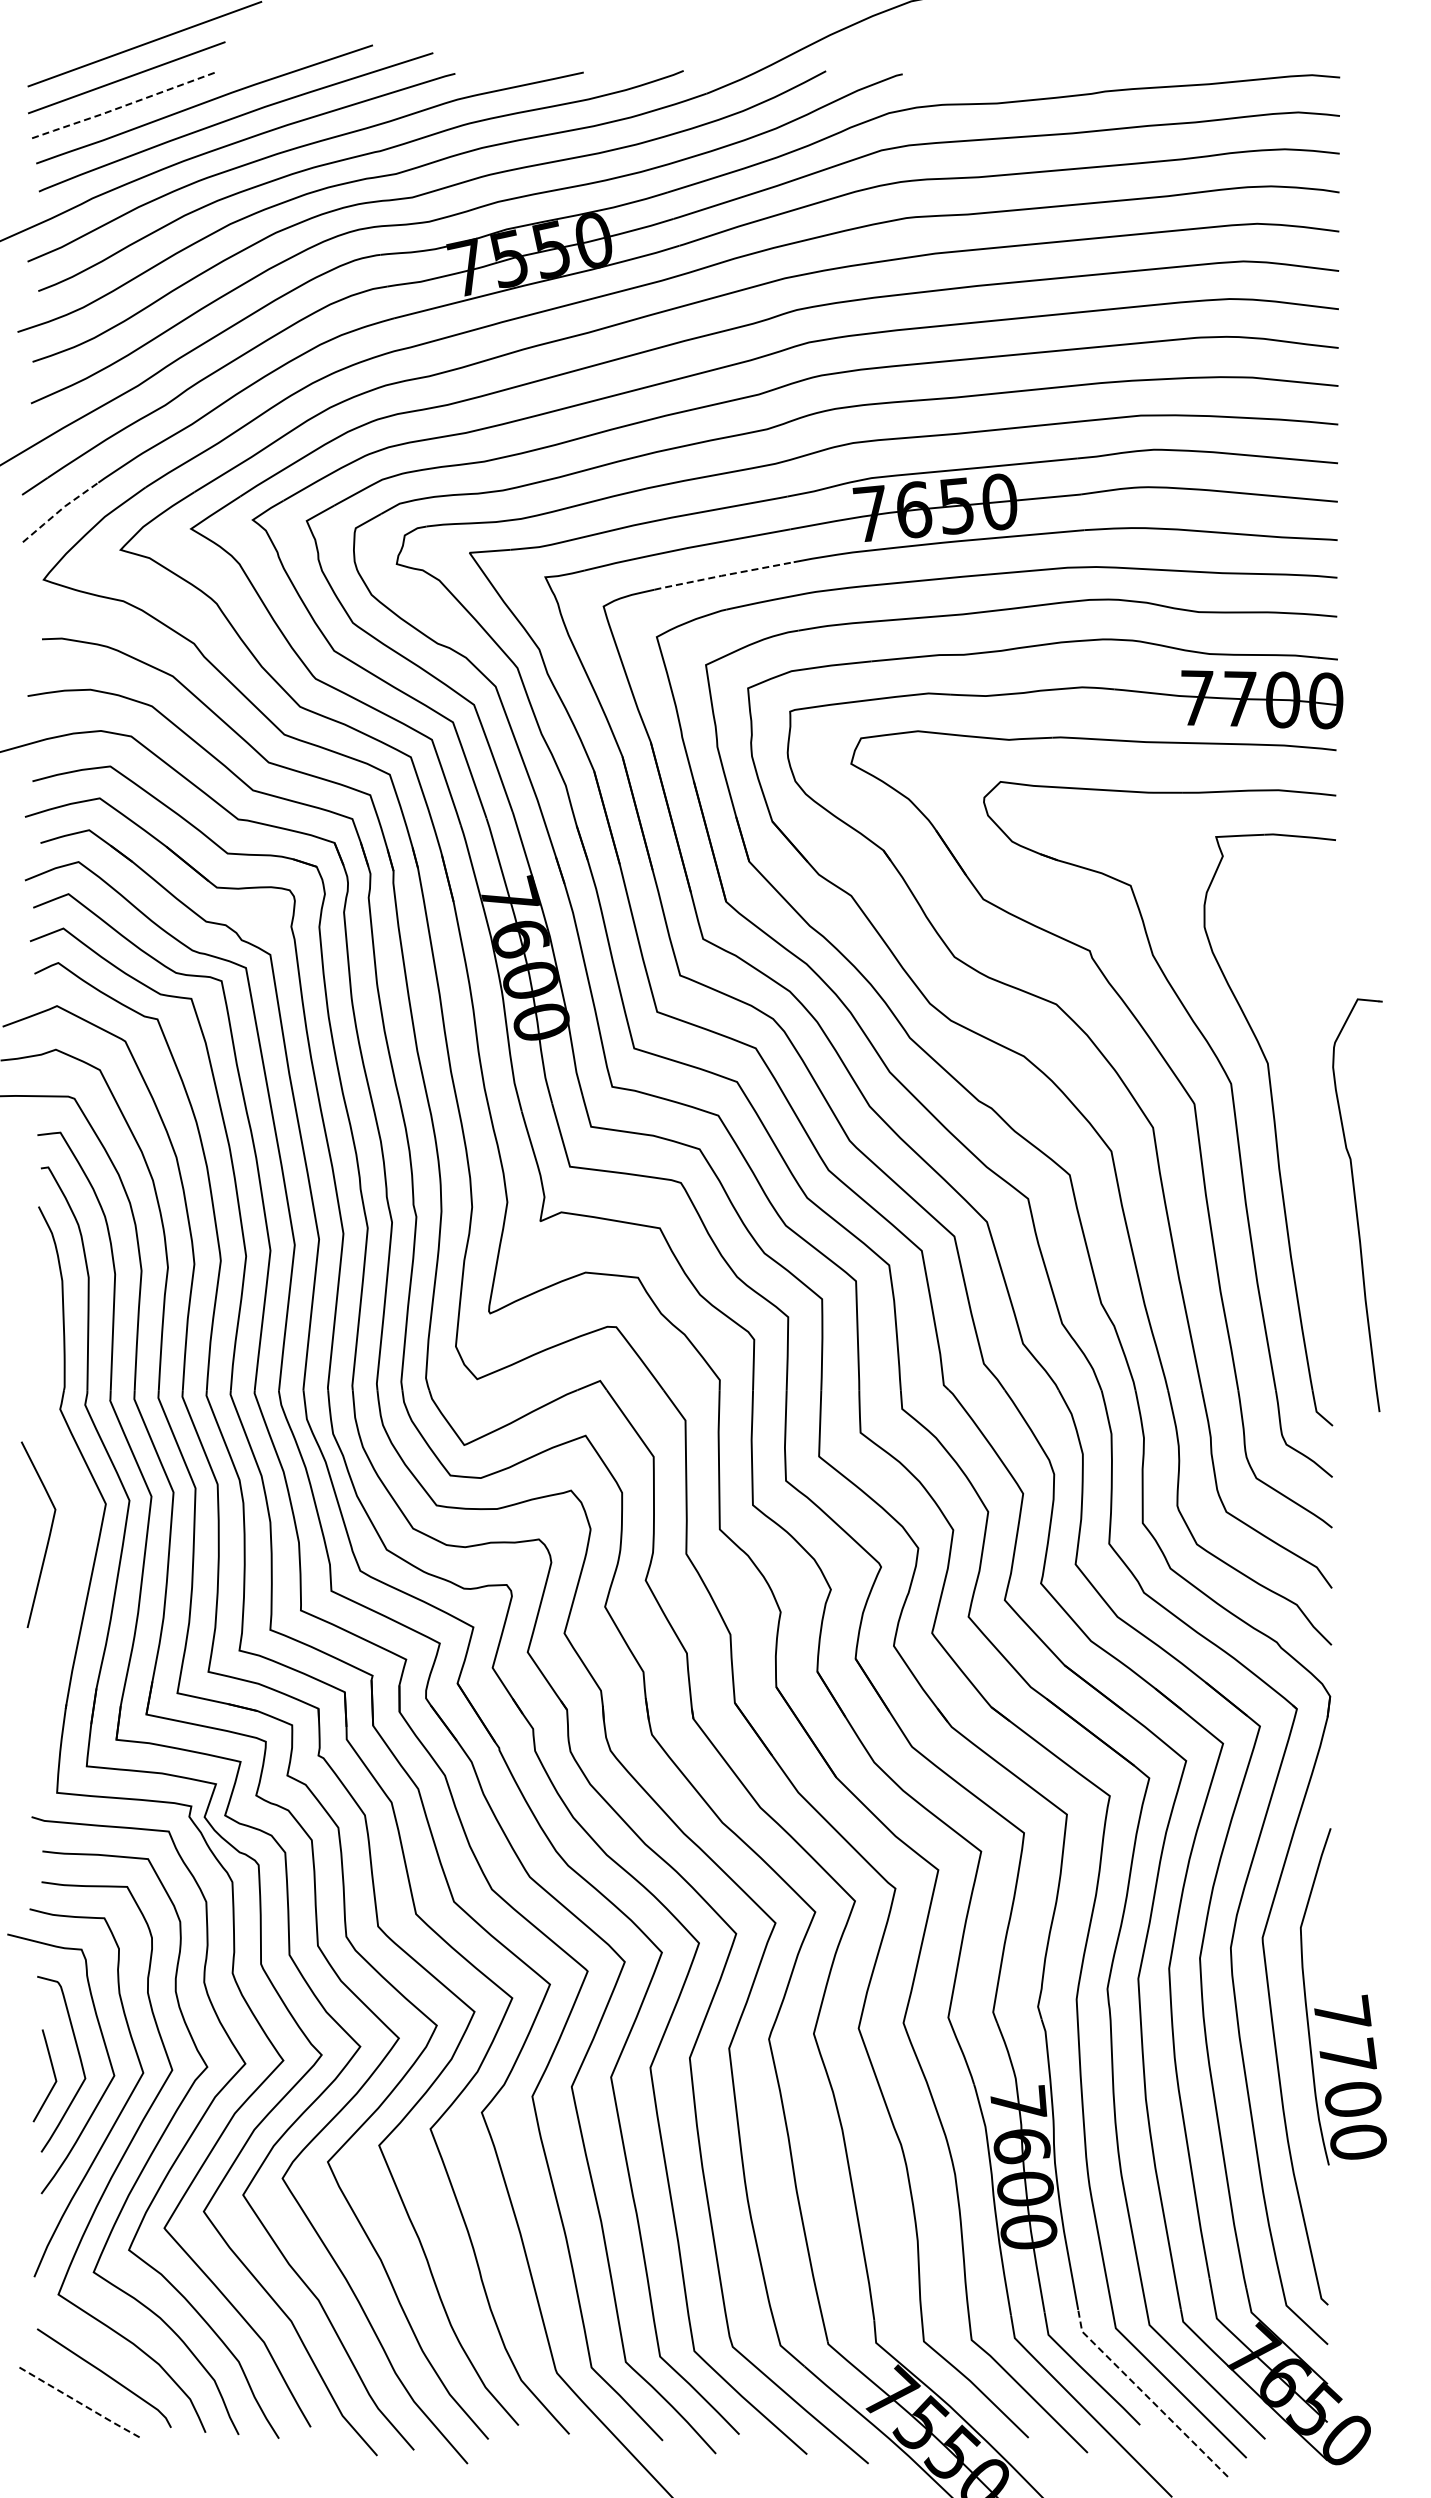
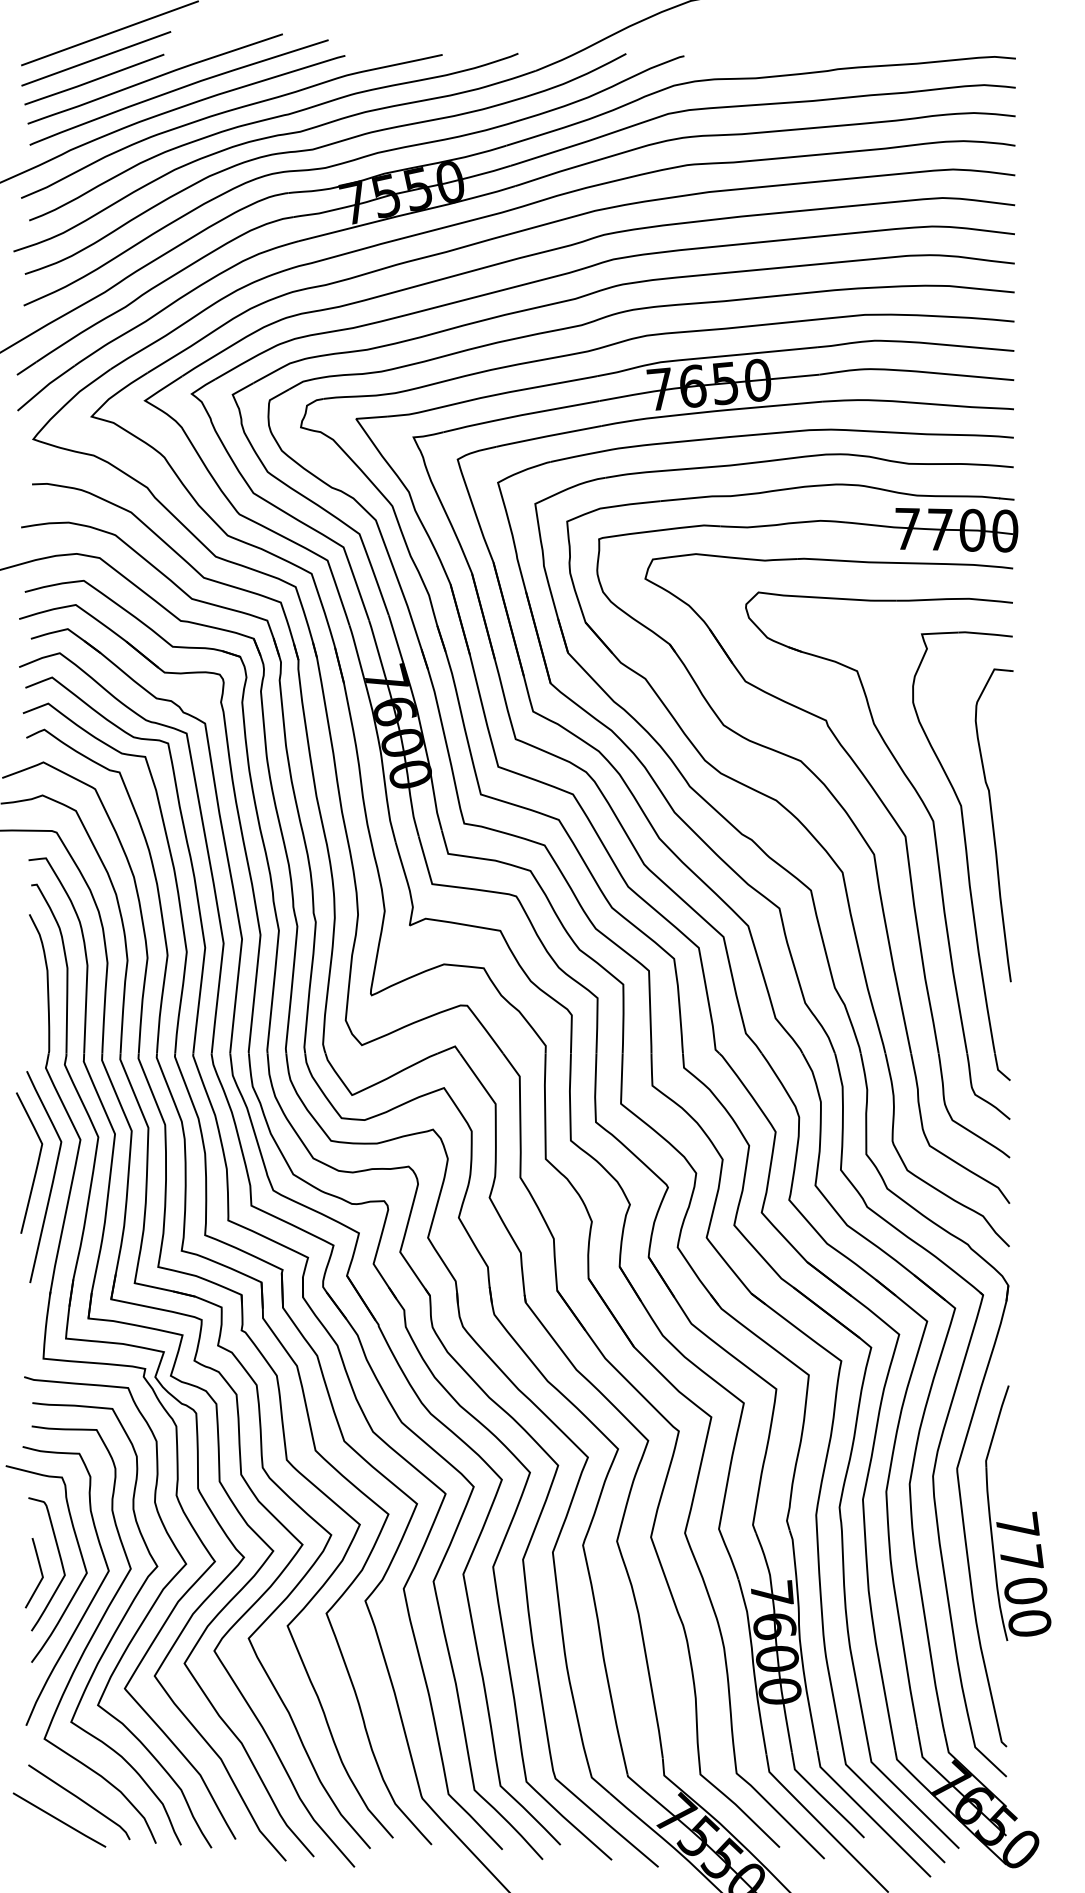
line: (123, 106) -> (93, 80), dashed -> solid
line: (59, 510) -> (45, 386), dashed -> solid
line: (722, 575) -> (547, 436), dashed -> solid
part: (1357, 1205) -> (994, 825), moved
curve: (69, 1554) -> (52, 1178), added
line: (1146, 2395) -> (869, 1815), dashed -> solid
line: (77, 2401) -> (58, 1819), dashed -> solid

